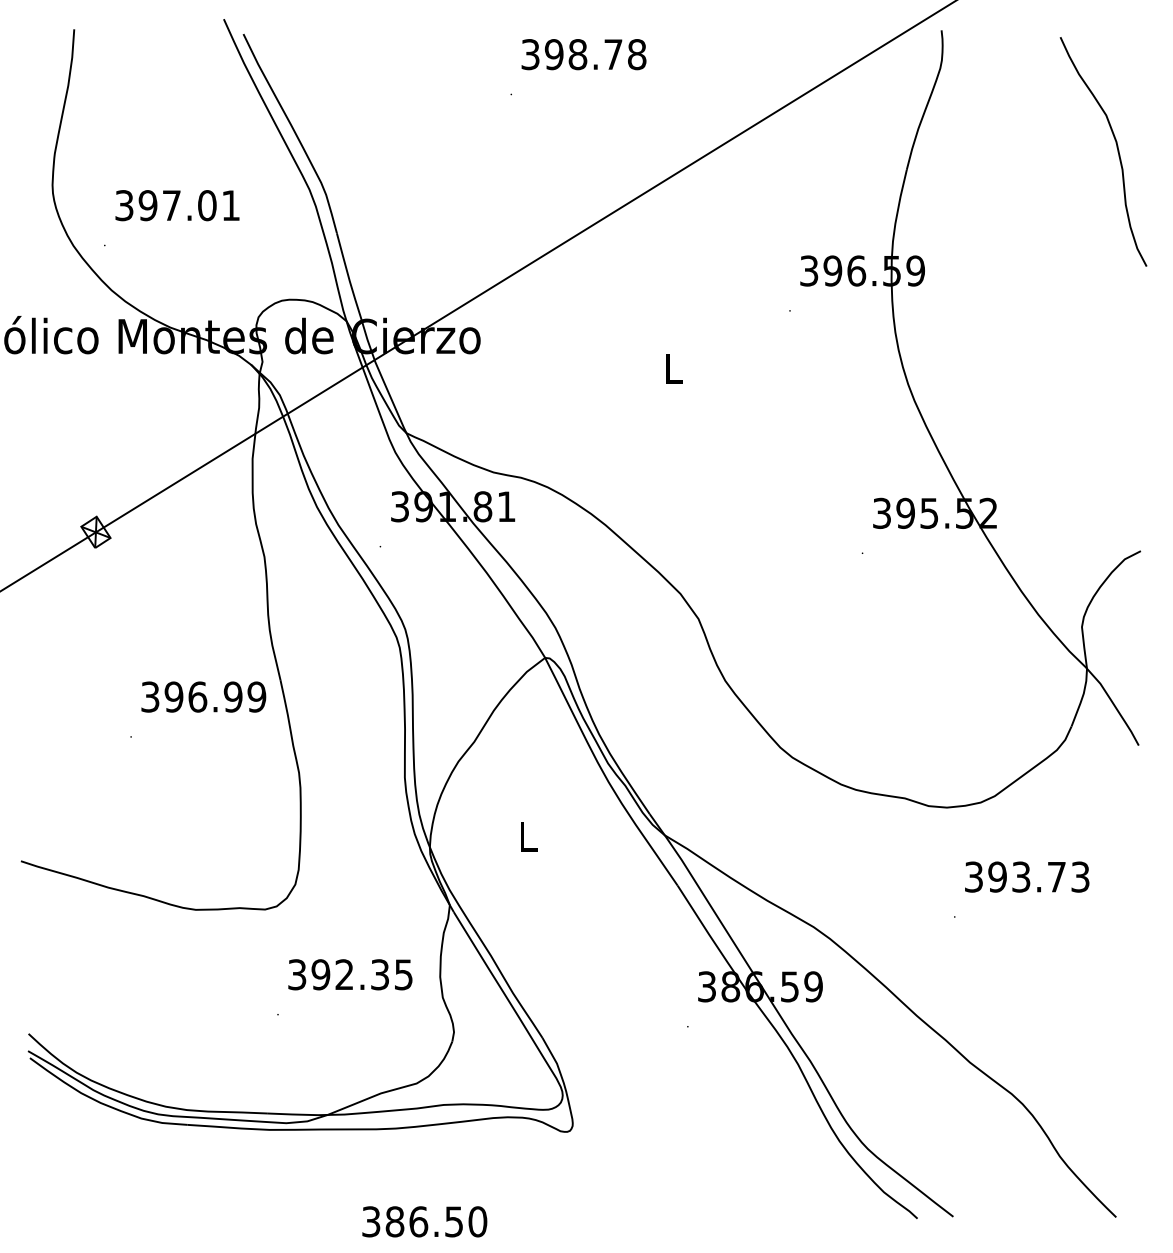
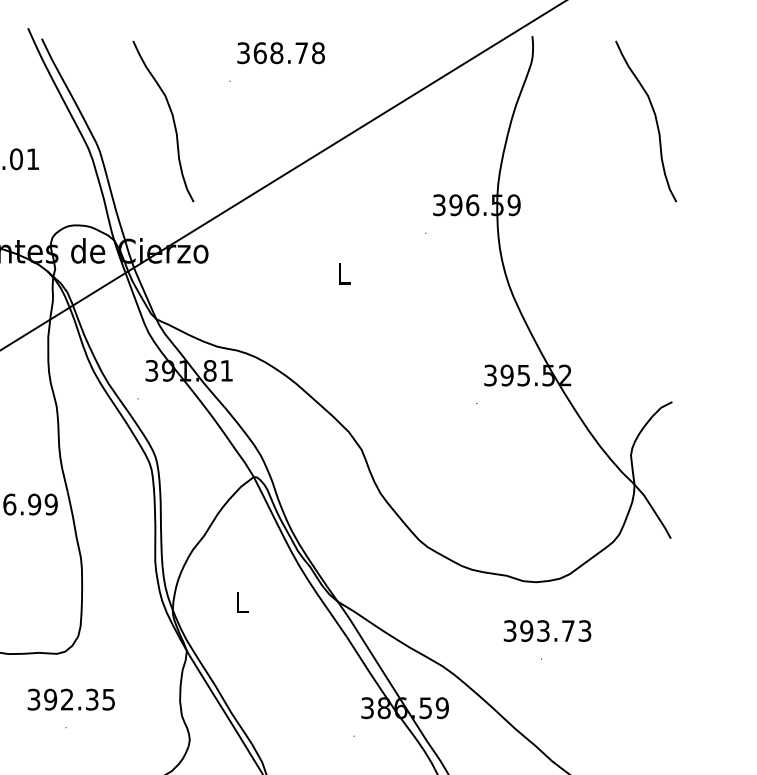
text: (553, 54) -> (259, 53), 398.78 -> 368.78
curve: (429, 147) -> (172, 118), added
text: (1027, 876) -> (547, 630), moved
text: (350, 974) -> (71, 699), moved

